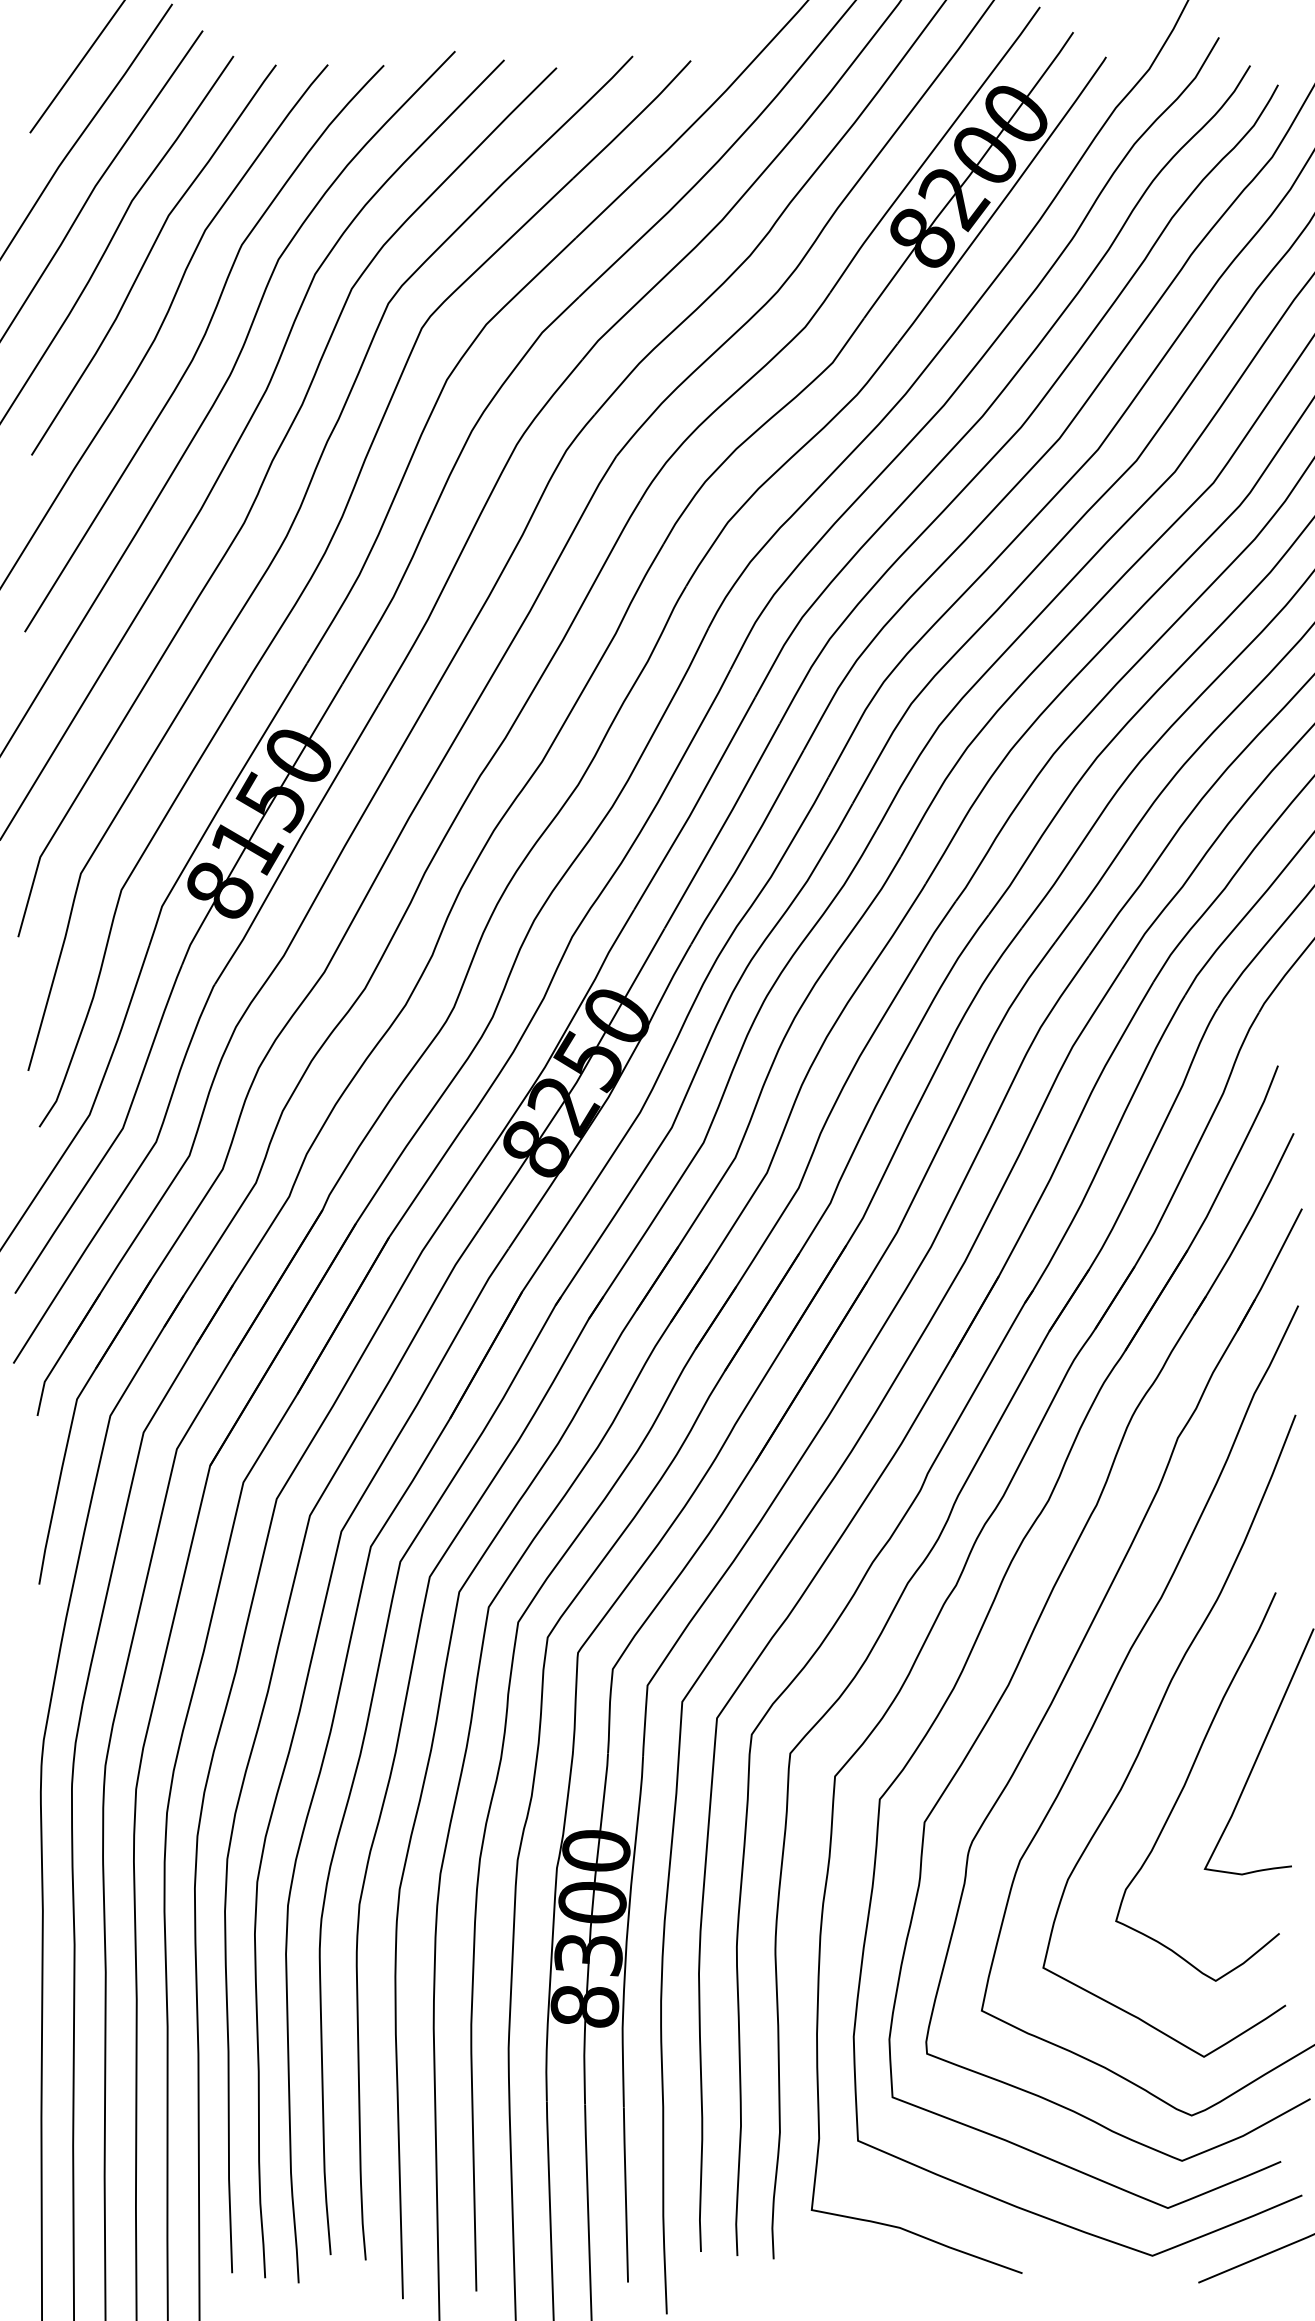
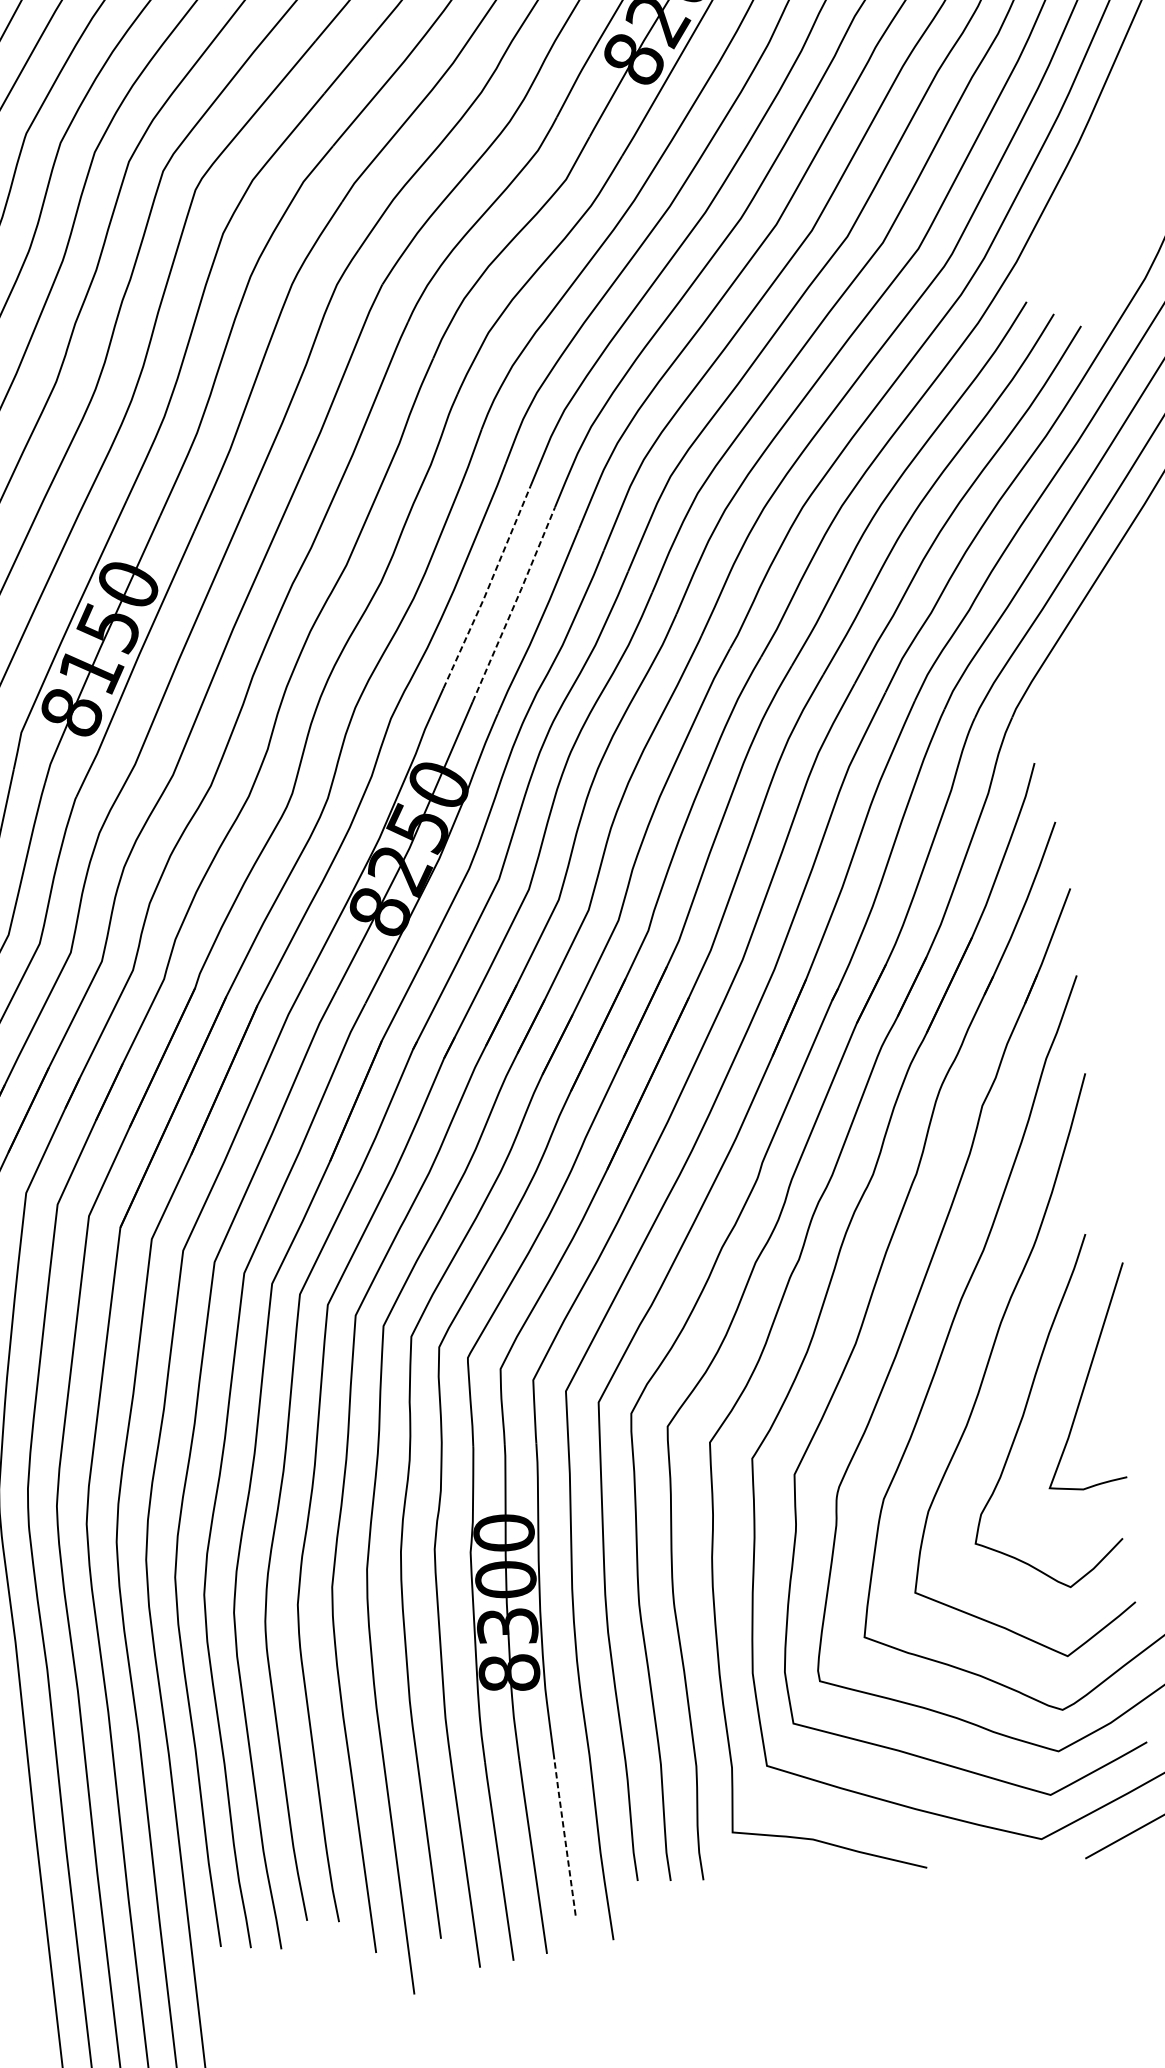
line: (696, 804) -> (488, 587), solid -> dashed
line: (723, 825) -> (514, 604), solid -> dashed
line: (625, 2194) -> (564, 1837), solid -> dashed

